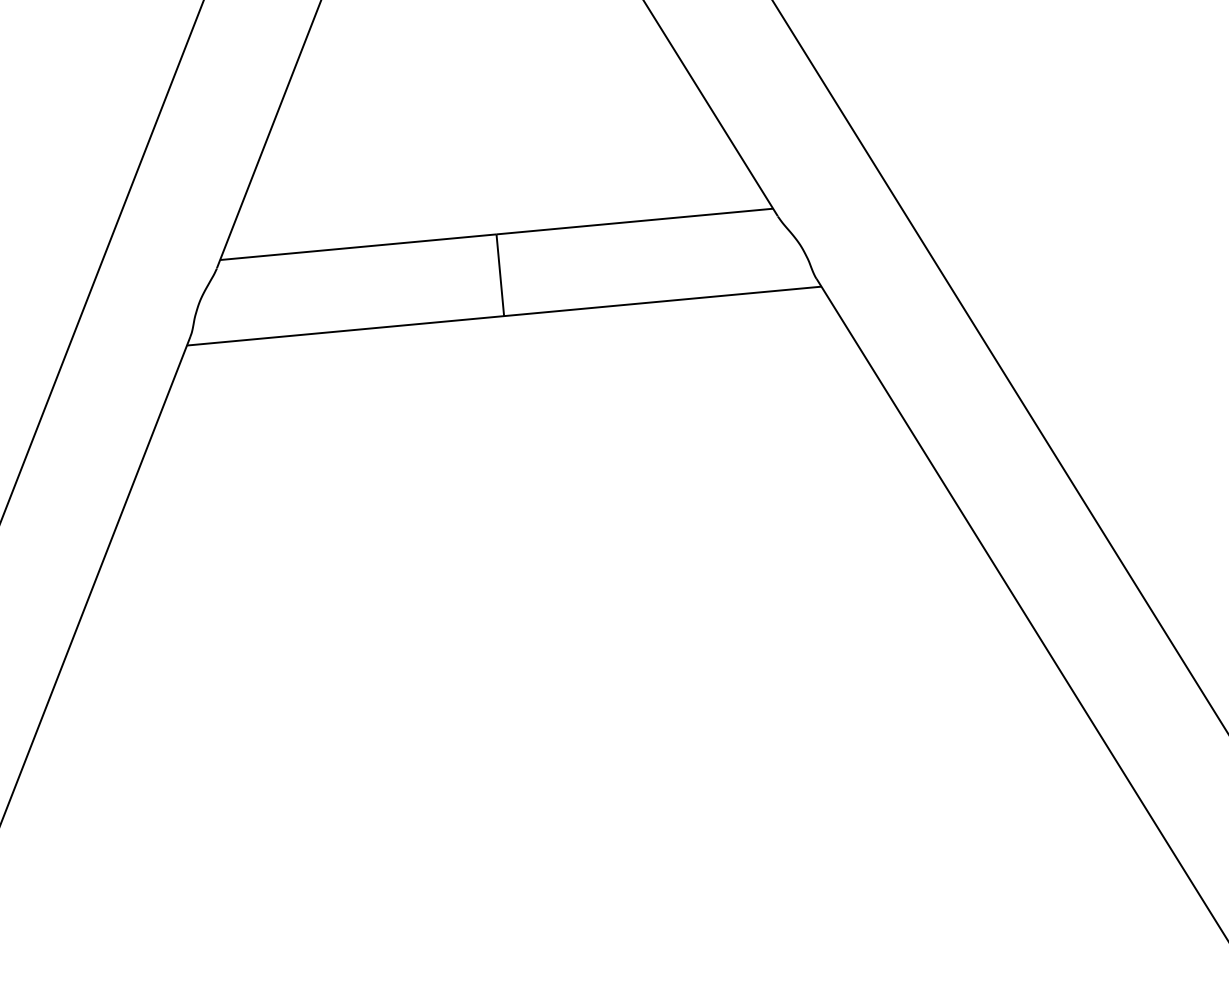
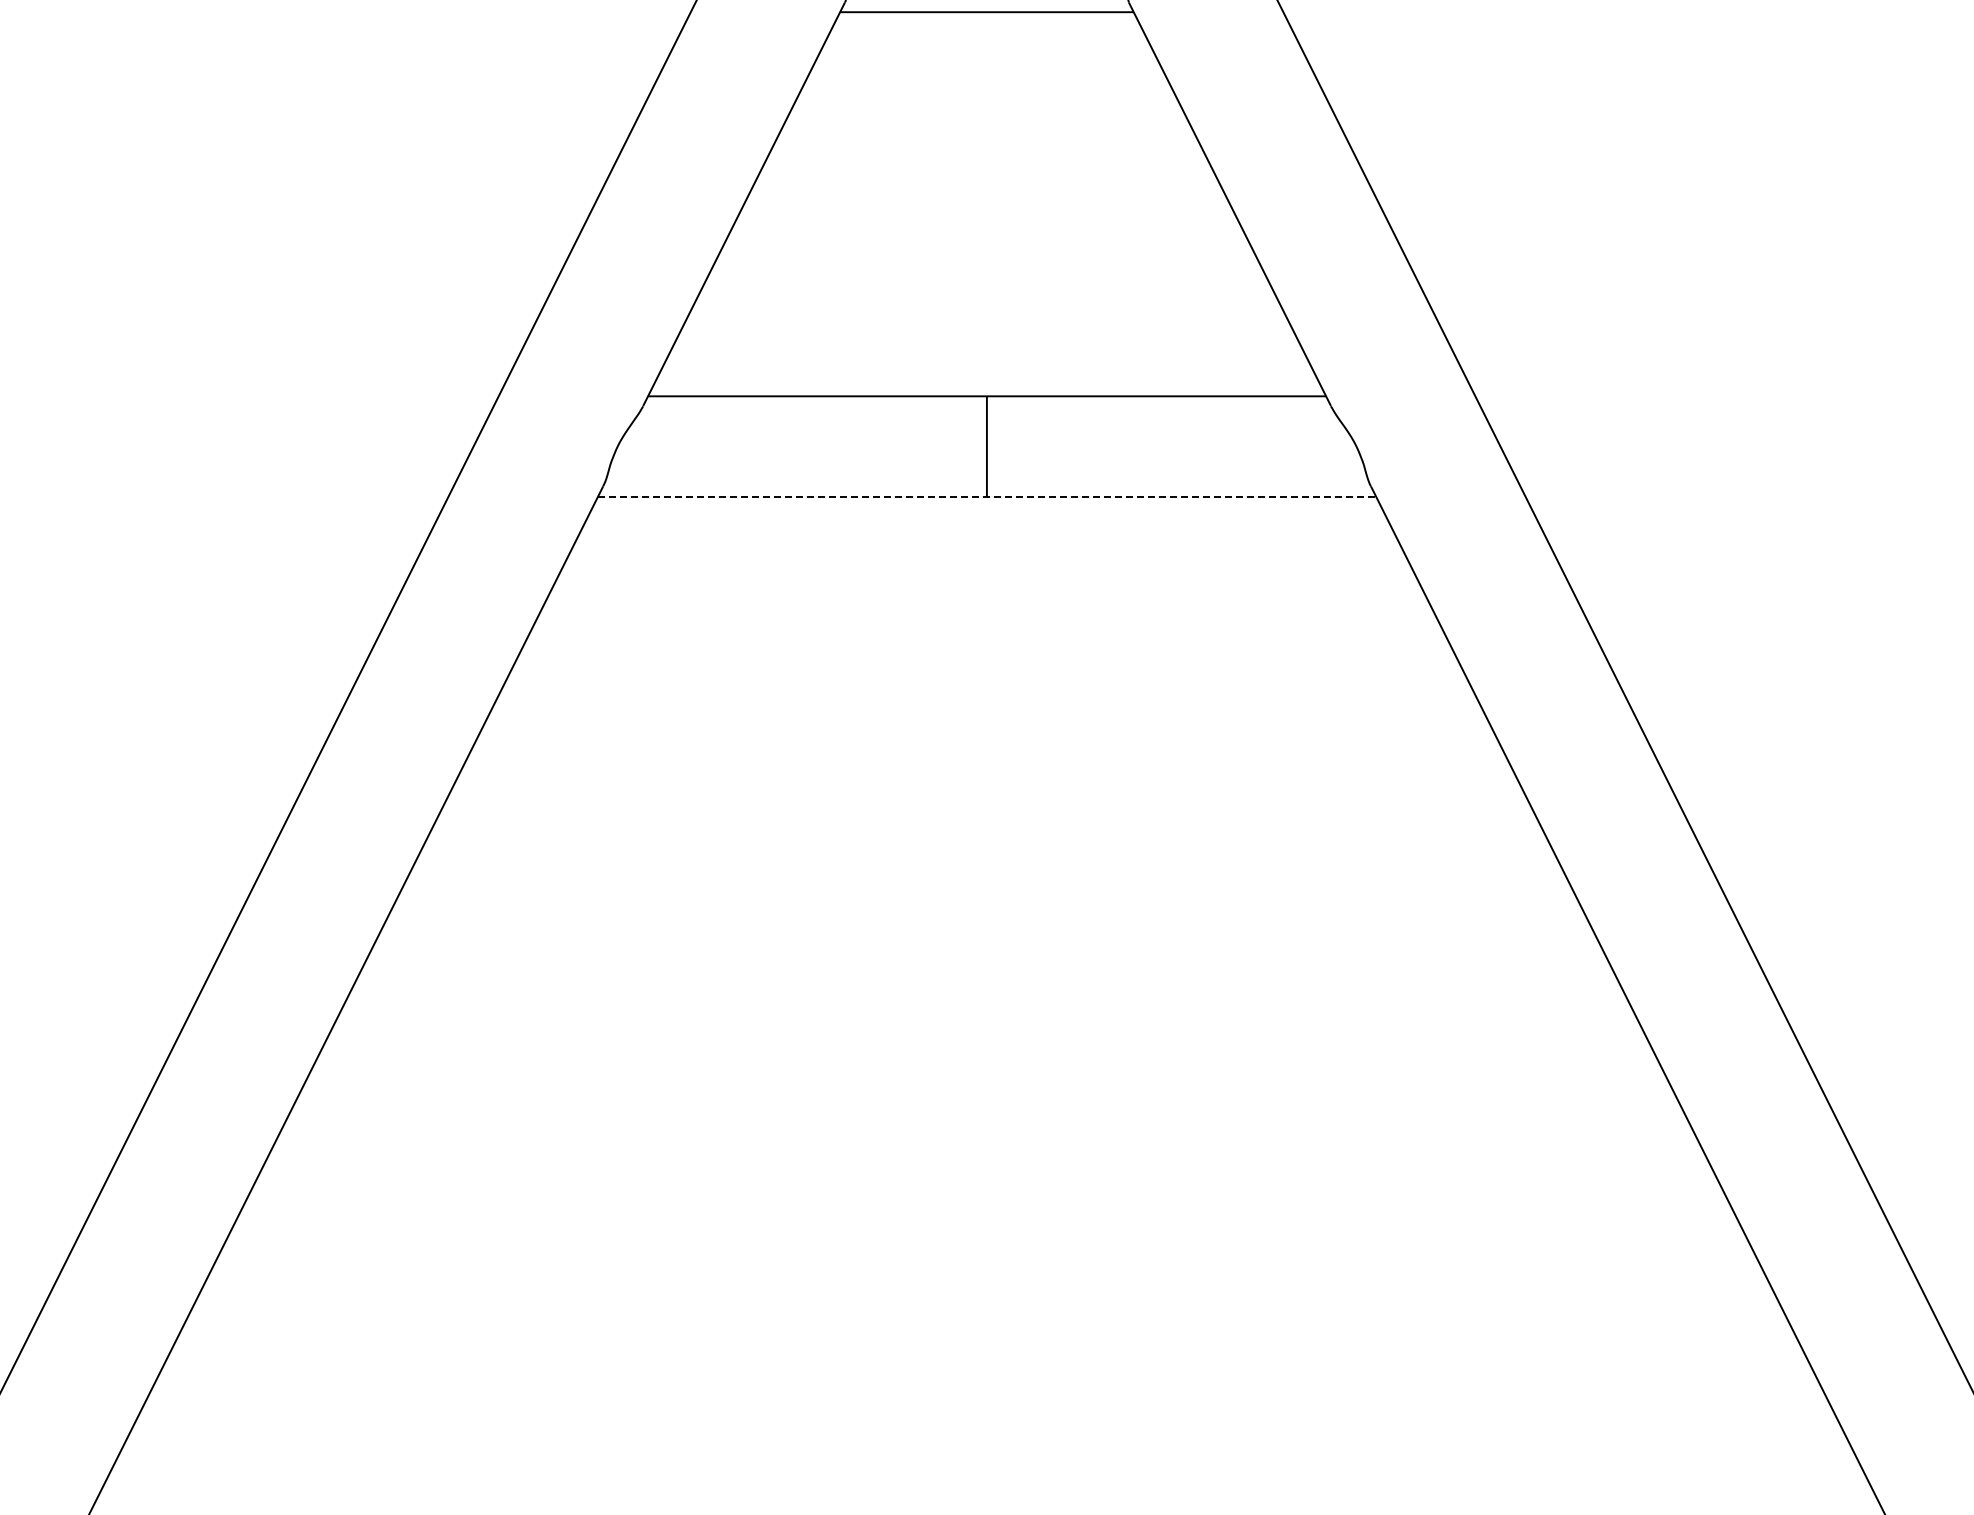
line: (504, 316) -> (987, 496), solid -> dashed

